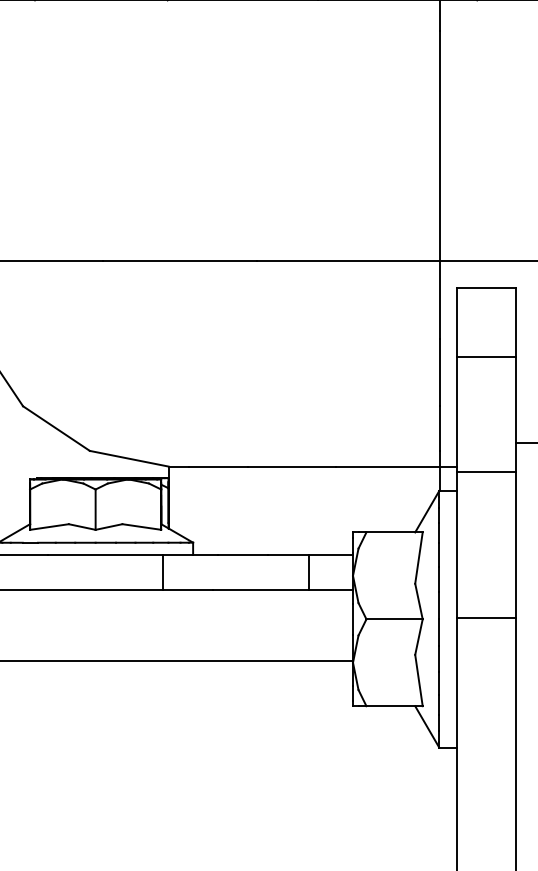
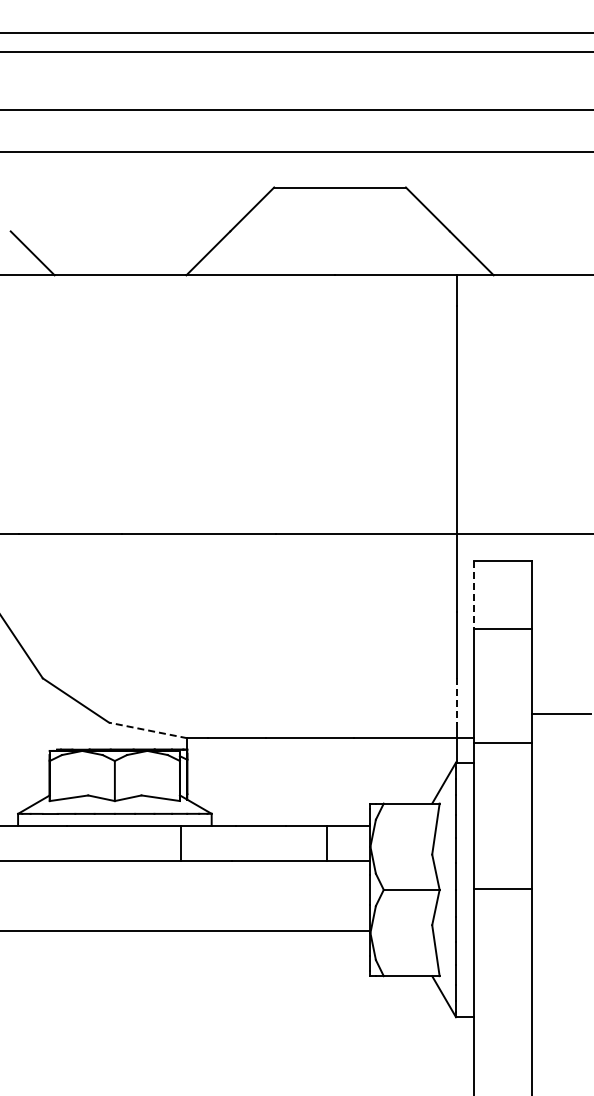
line: (456, 322) -> (473, 595), solid -> dashed
line: (439, 429) -> (456, 701), solid -> dashed
line: (129, 458) -> (148, 730), solid -> dashed

